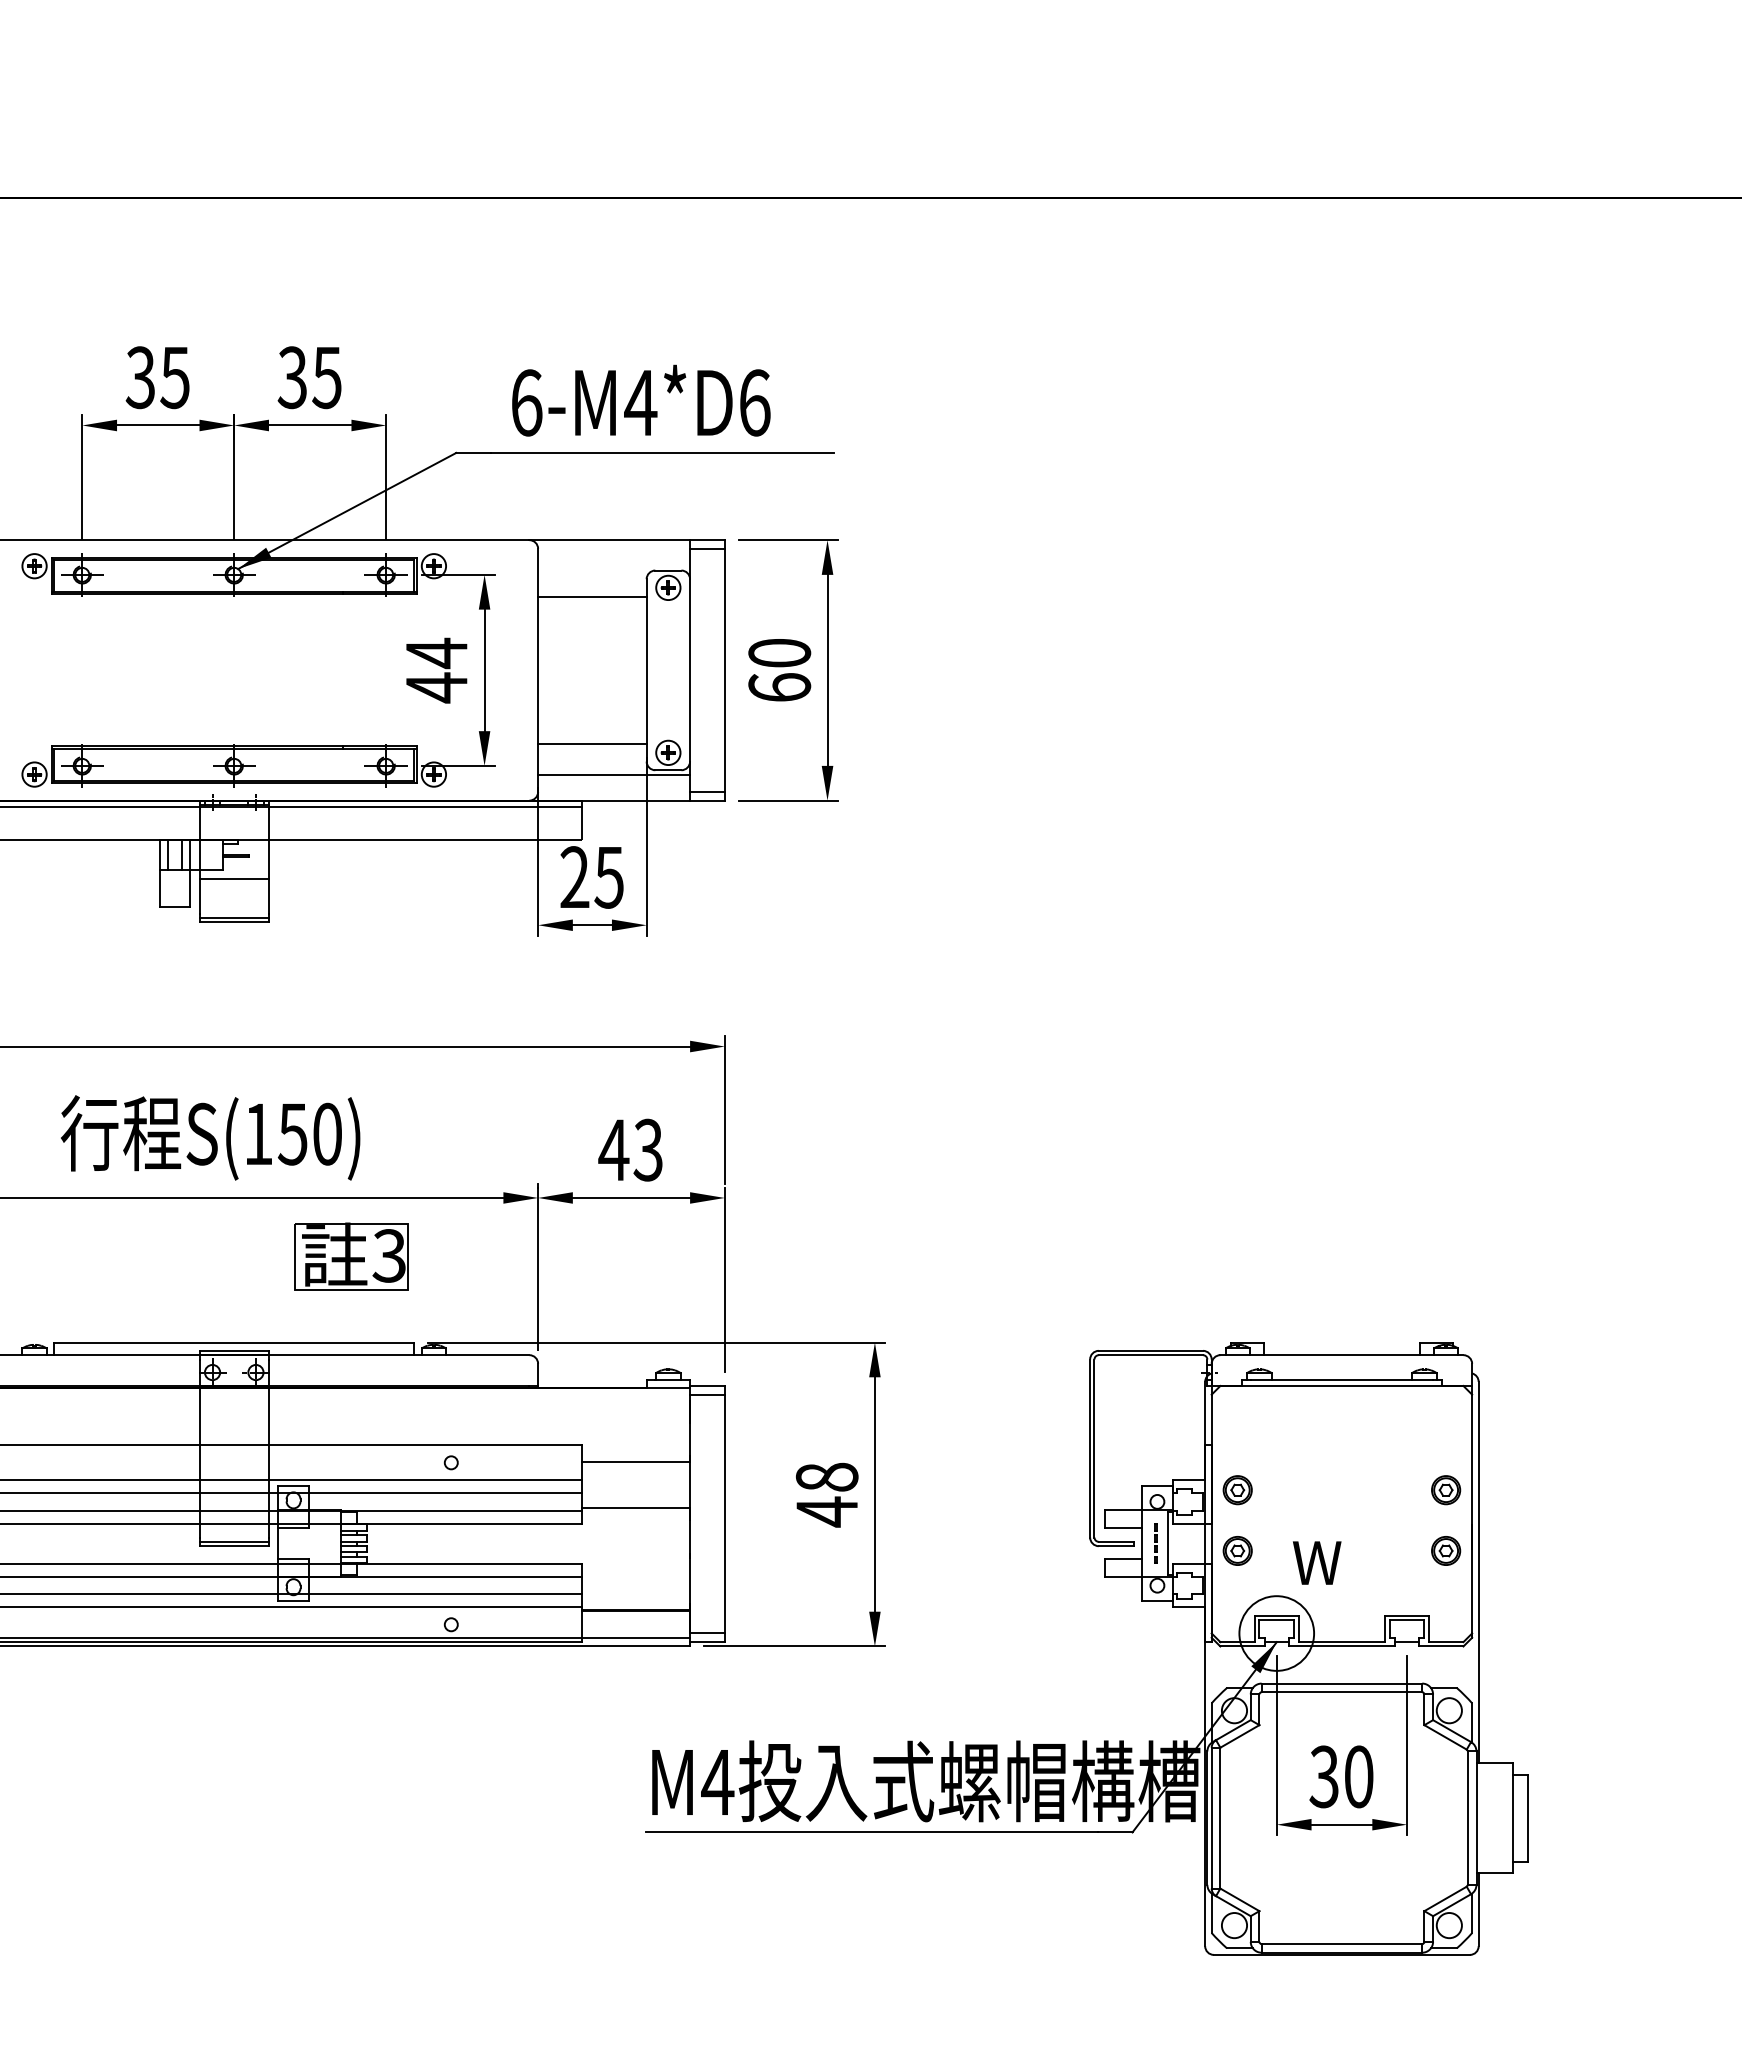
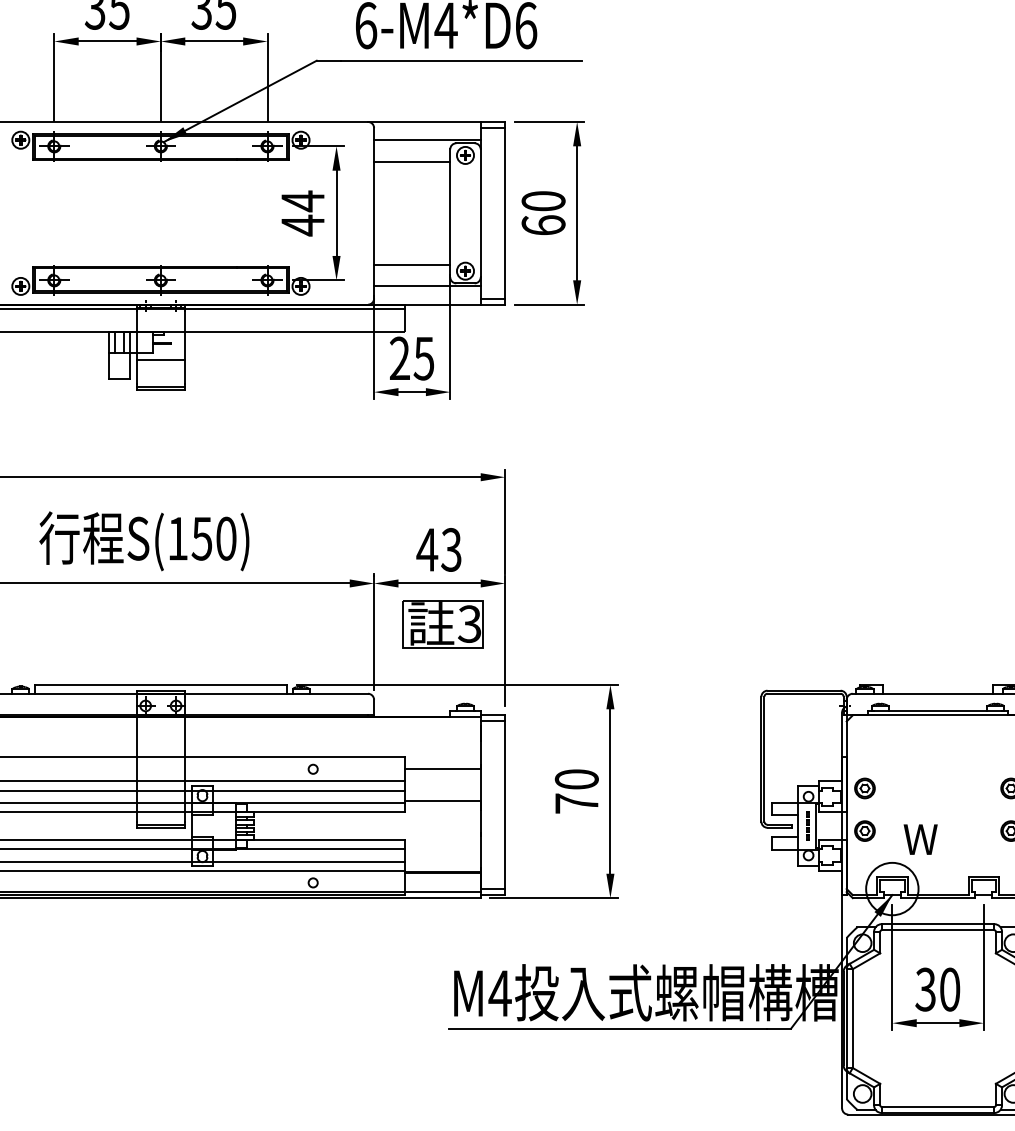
line: (614, 566) -> (427, 140), added
part: (351, 1256) -> (443, 624), moved
text: (826, 1494) -> (576, 791), 48 -> 70

